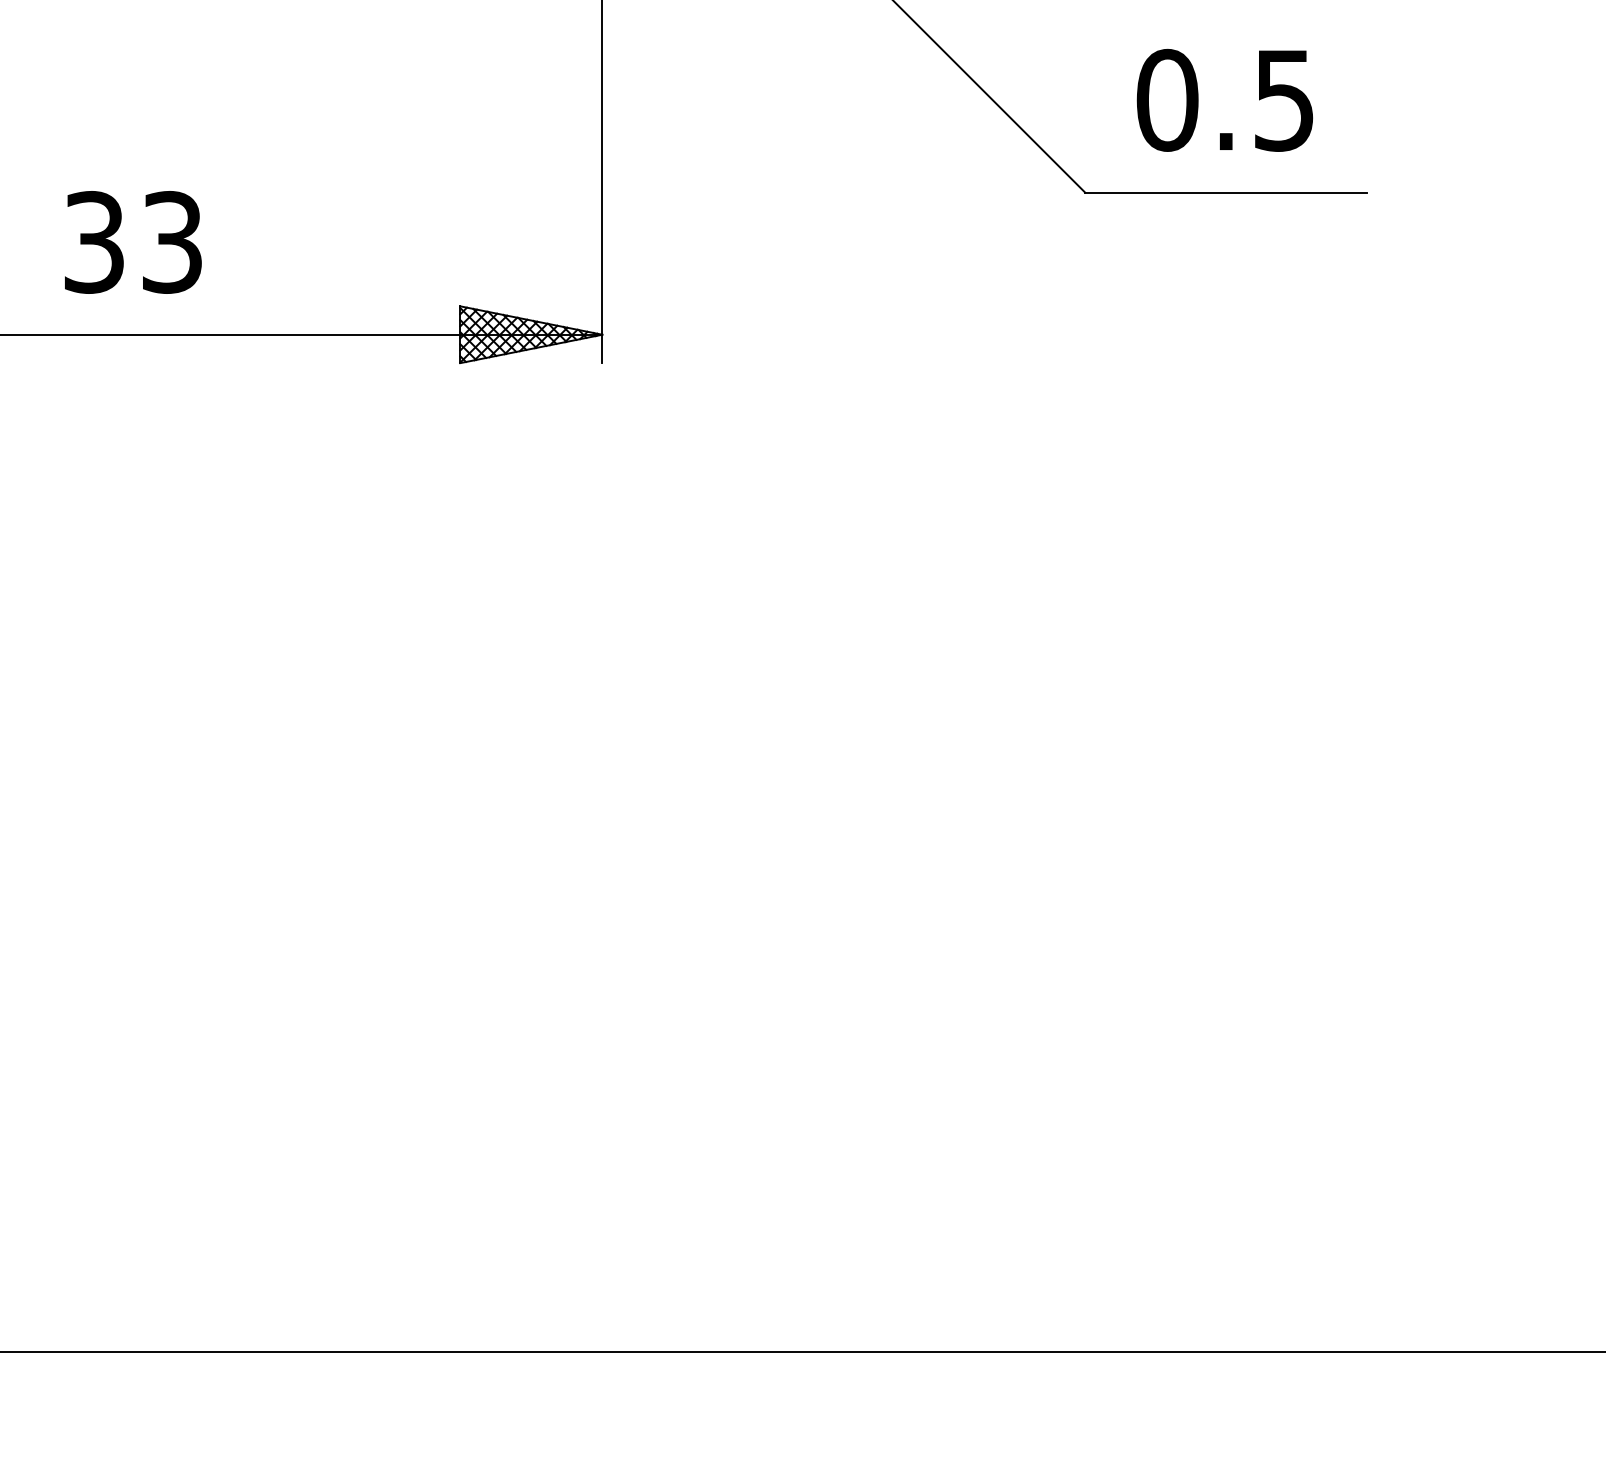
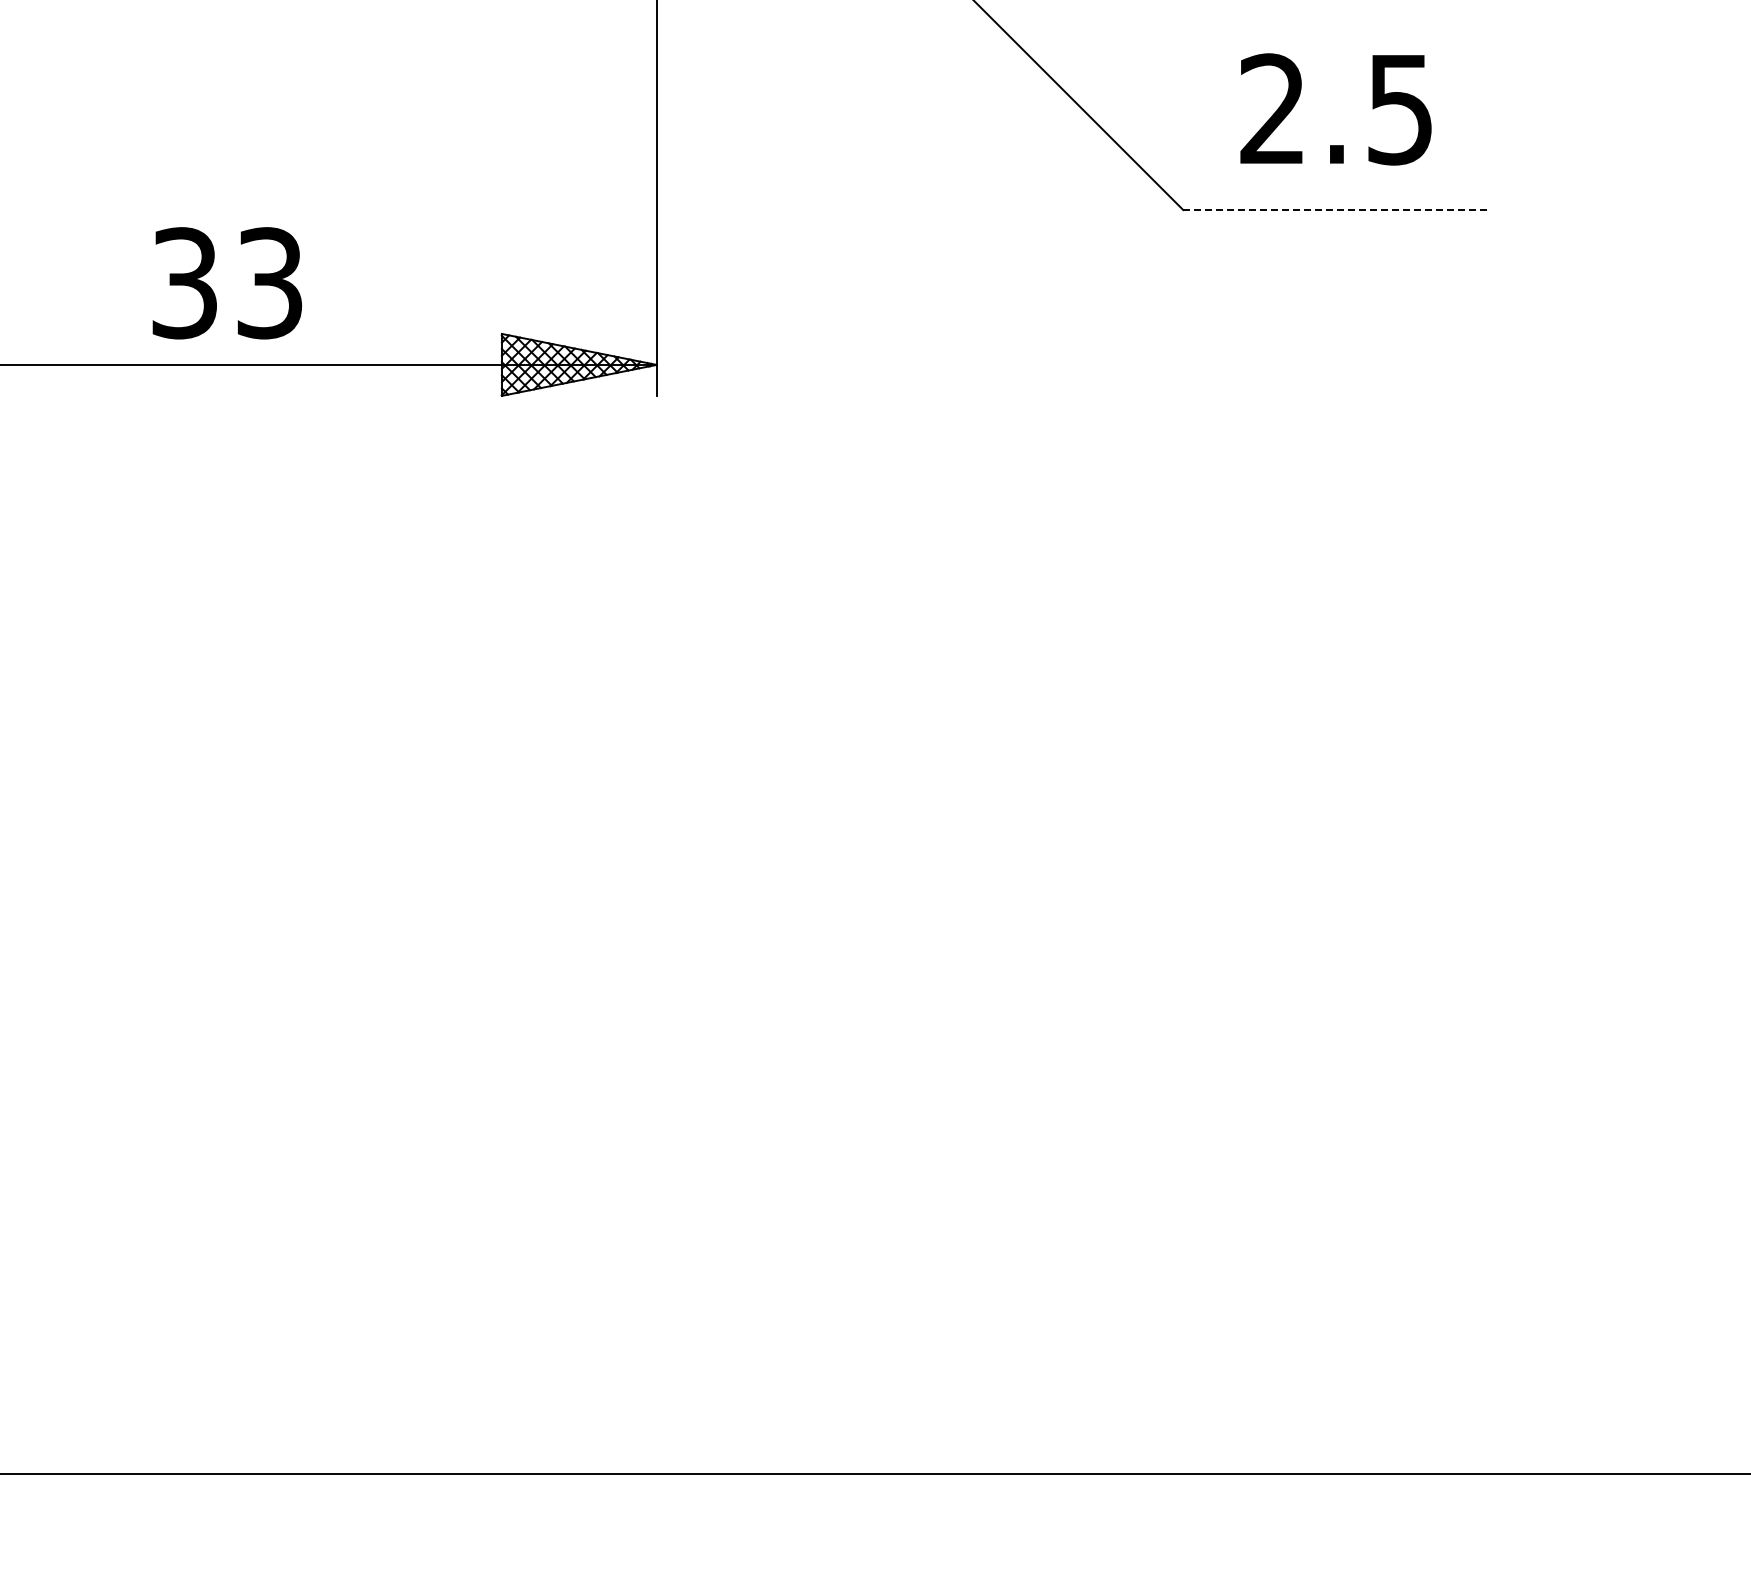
text: (1167, 100) -> (1272, 109), 0.5 -> 2.5
line: (1225, 193) -> (1336, 210), solid -> dashed
text: (133, 242) -> (227, 283), moved

